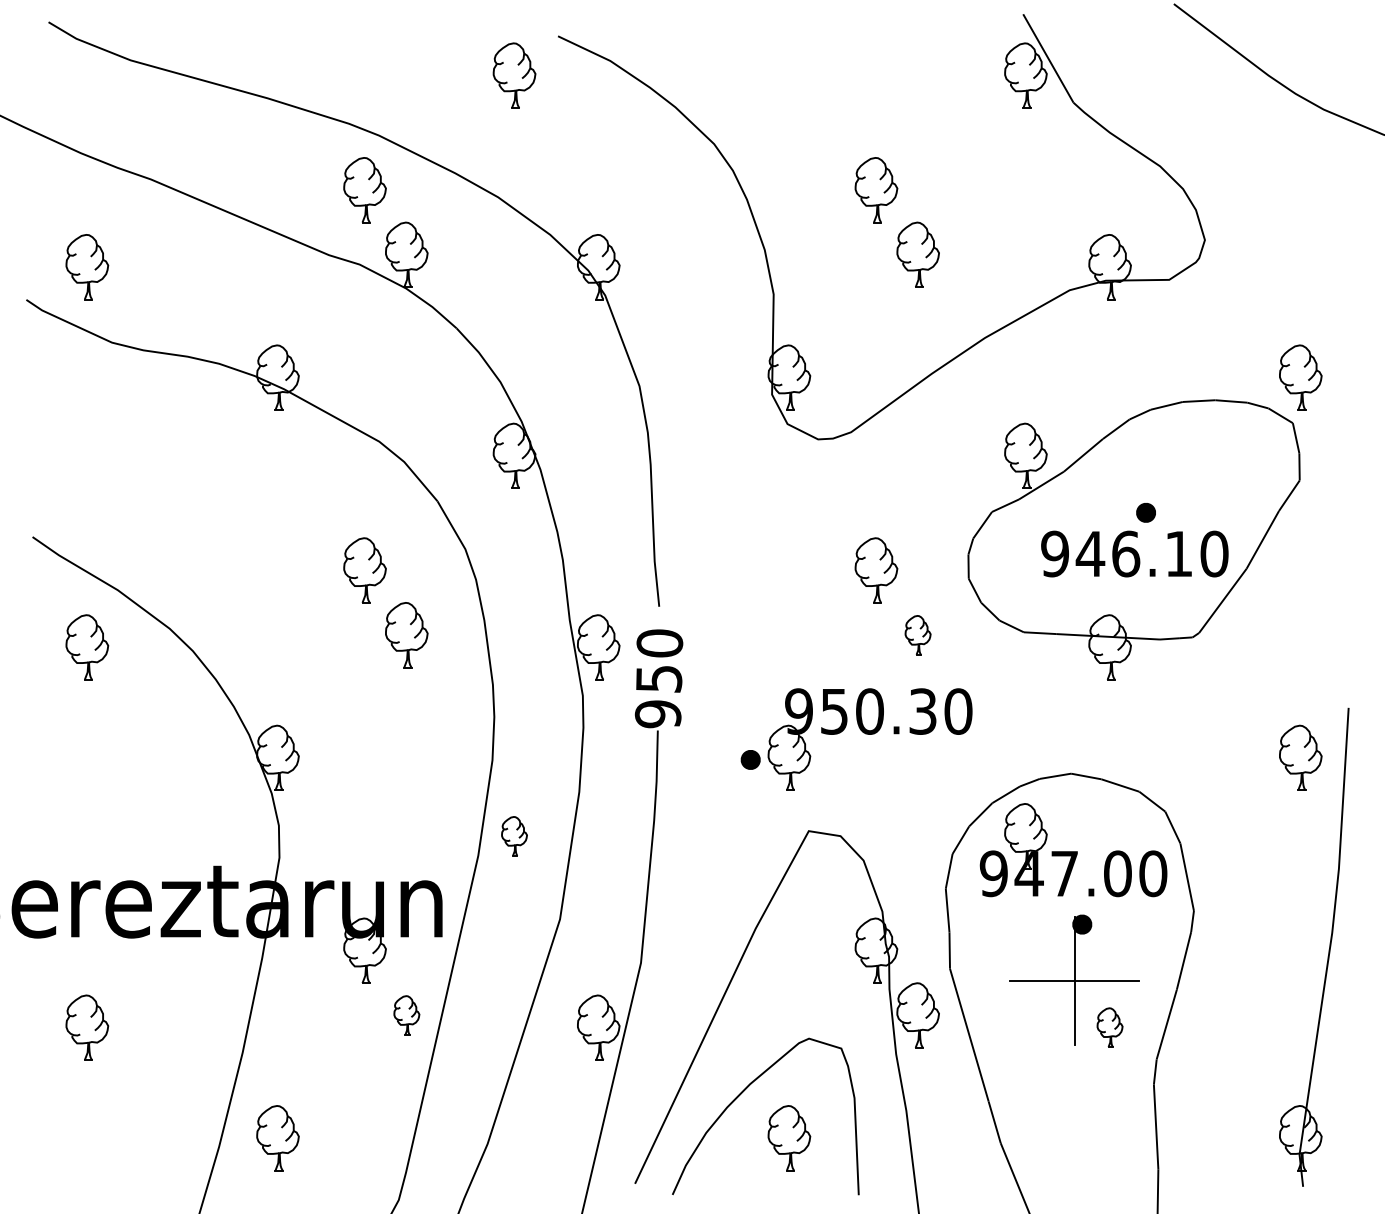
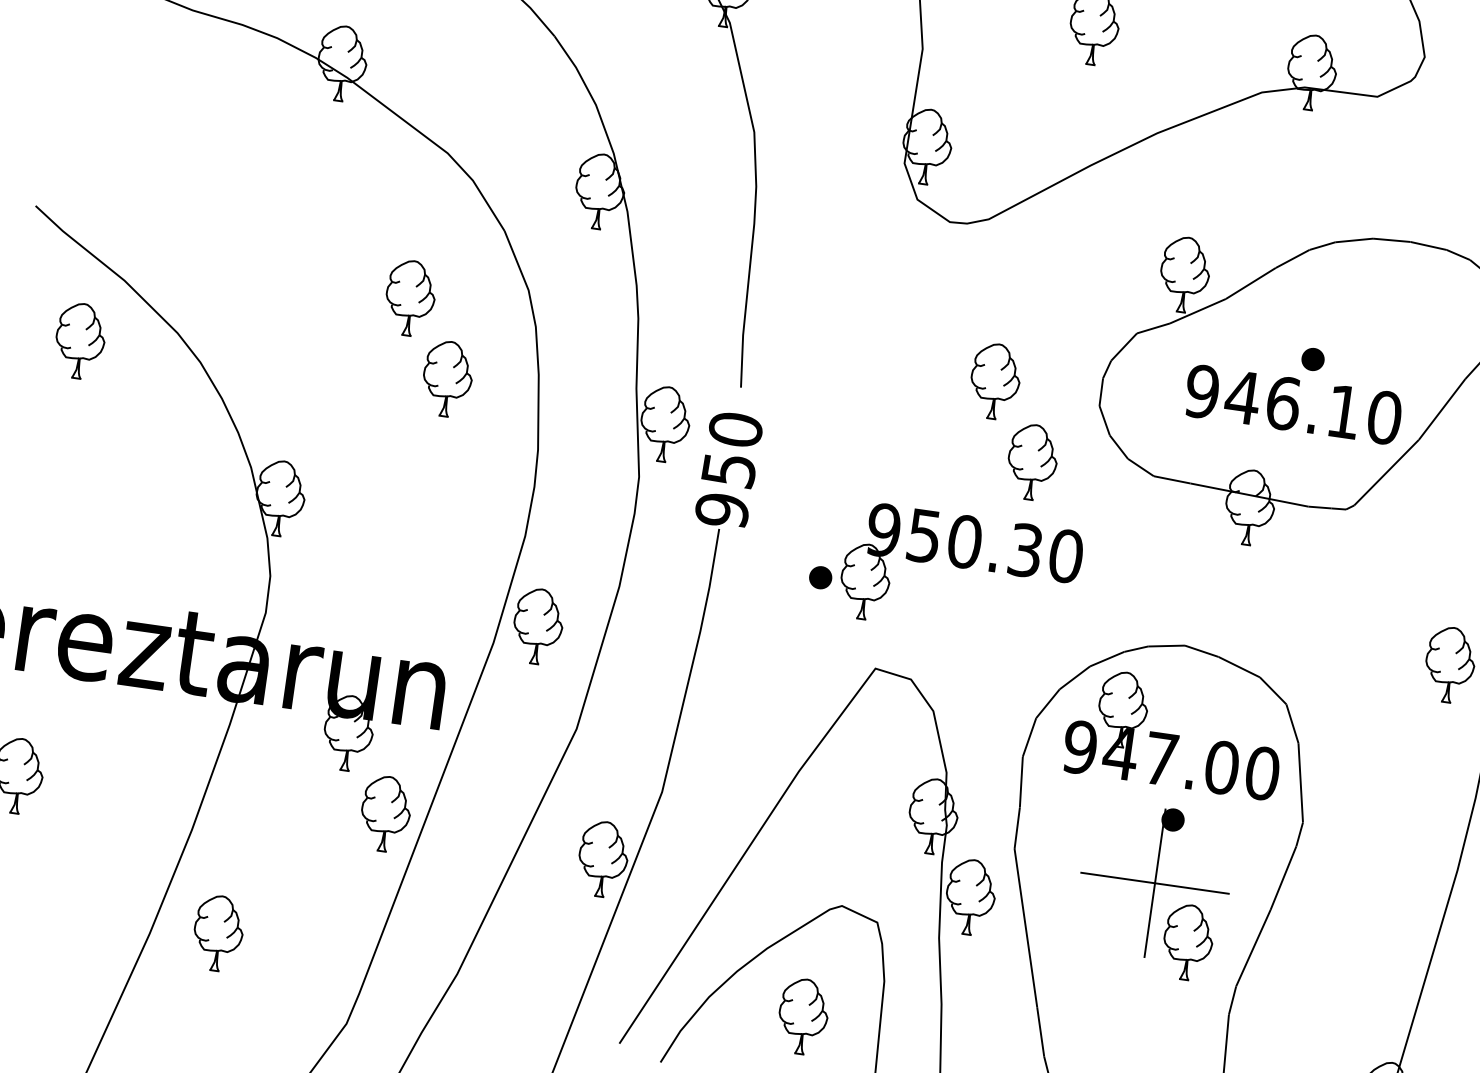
part: (917, 635) -> (1031, 462), size x1.67
part: (514, 836) -> (538, 626), size x1.67
part: (406, 1015) -> (385, 813), size x1.67
part: (1109, 1027) -> (1187, 942), size x1.67

